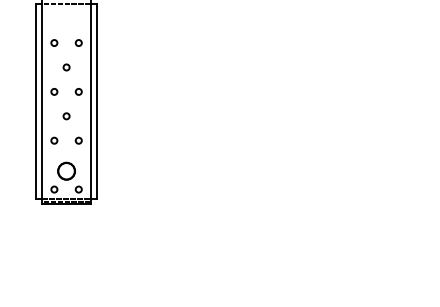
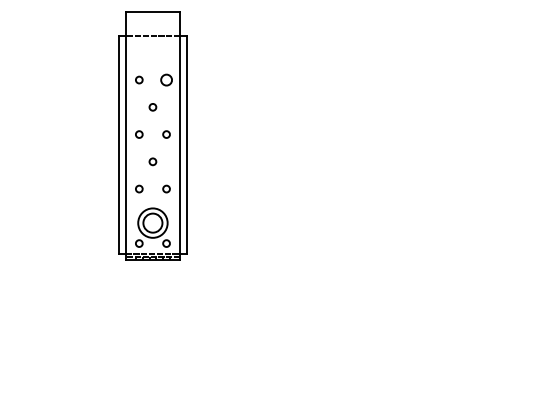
circle: (78, 42) -> (166, 79), size x1.6
circle: (66, 170) -> (152, 222), size x1.6

